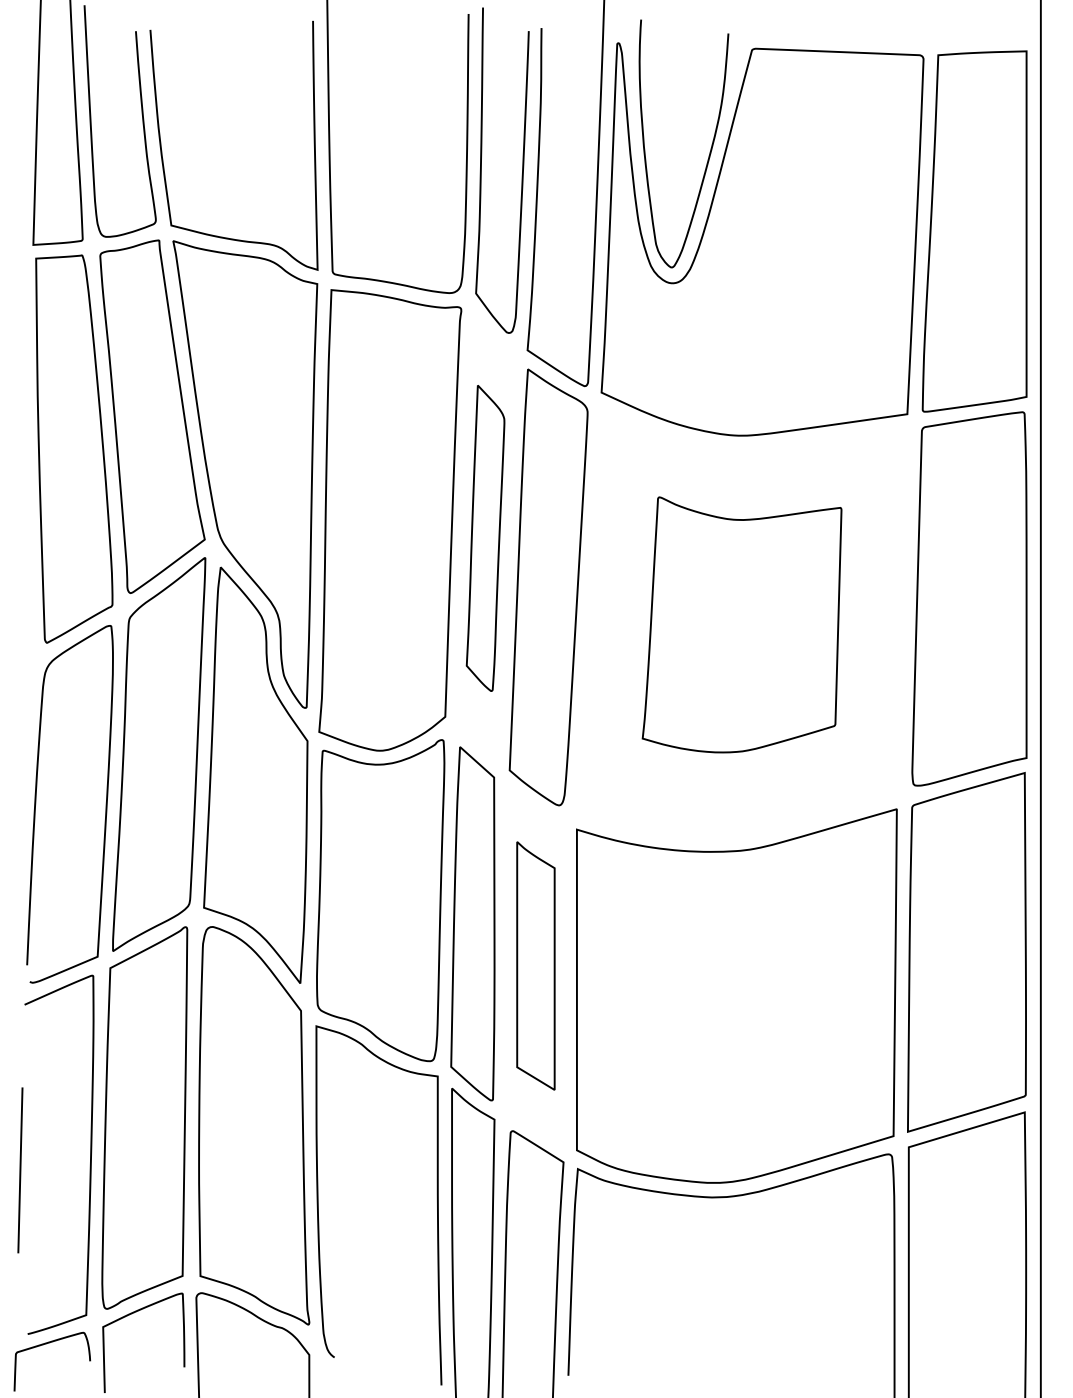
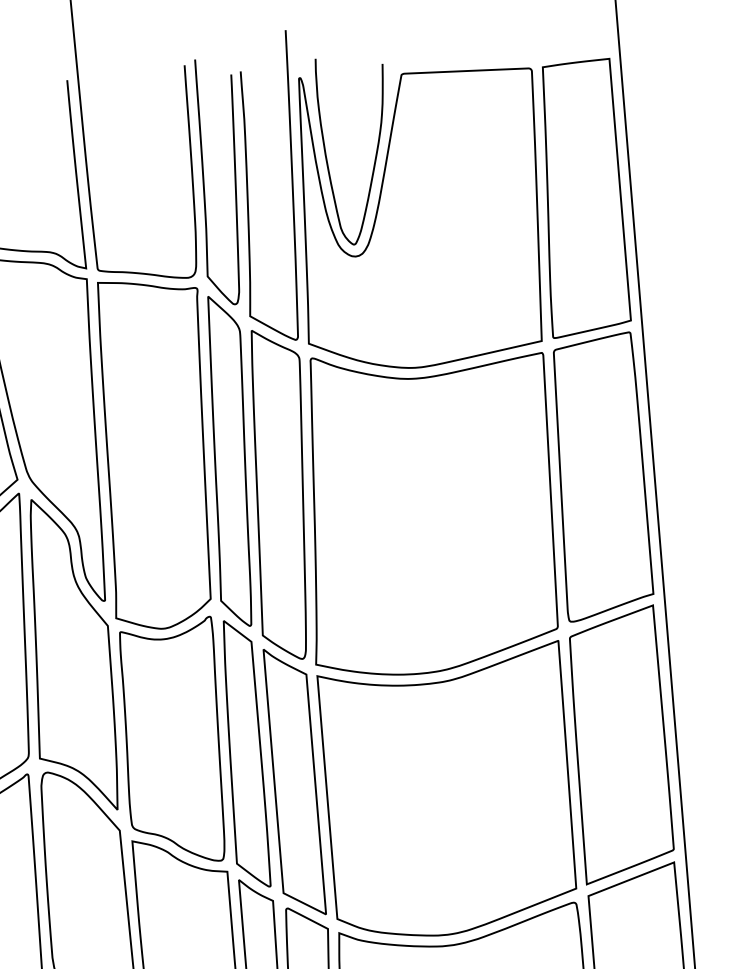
part: (485, 538) -> (230, 461), size x1.43
part: (741, 624) -> (429, 510), size x1.67
part: (535, 965) -> (294, 781), size x1.43

